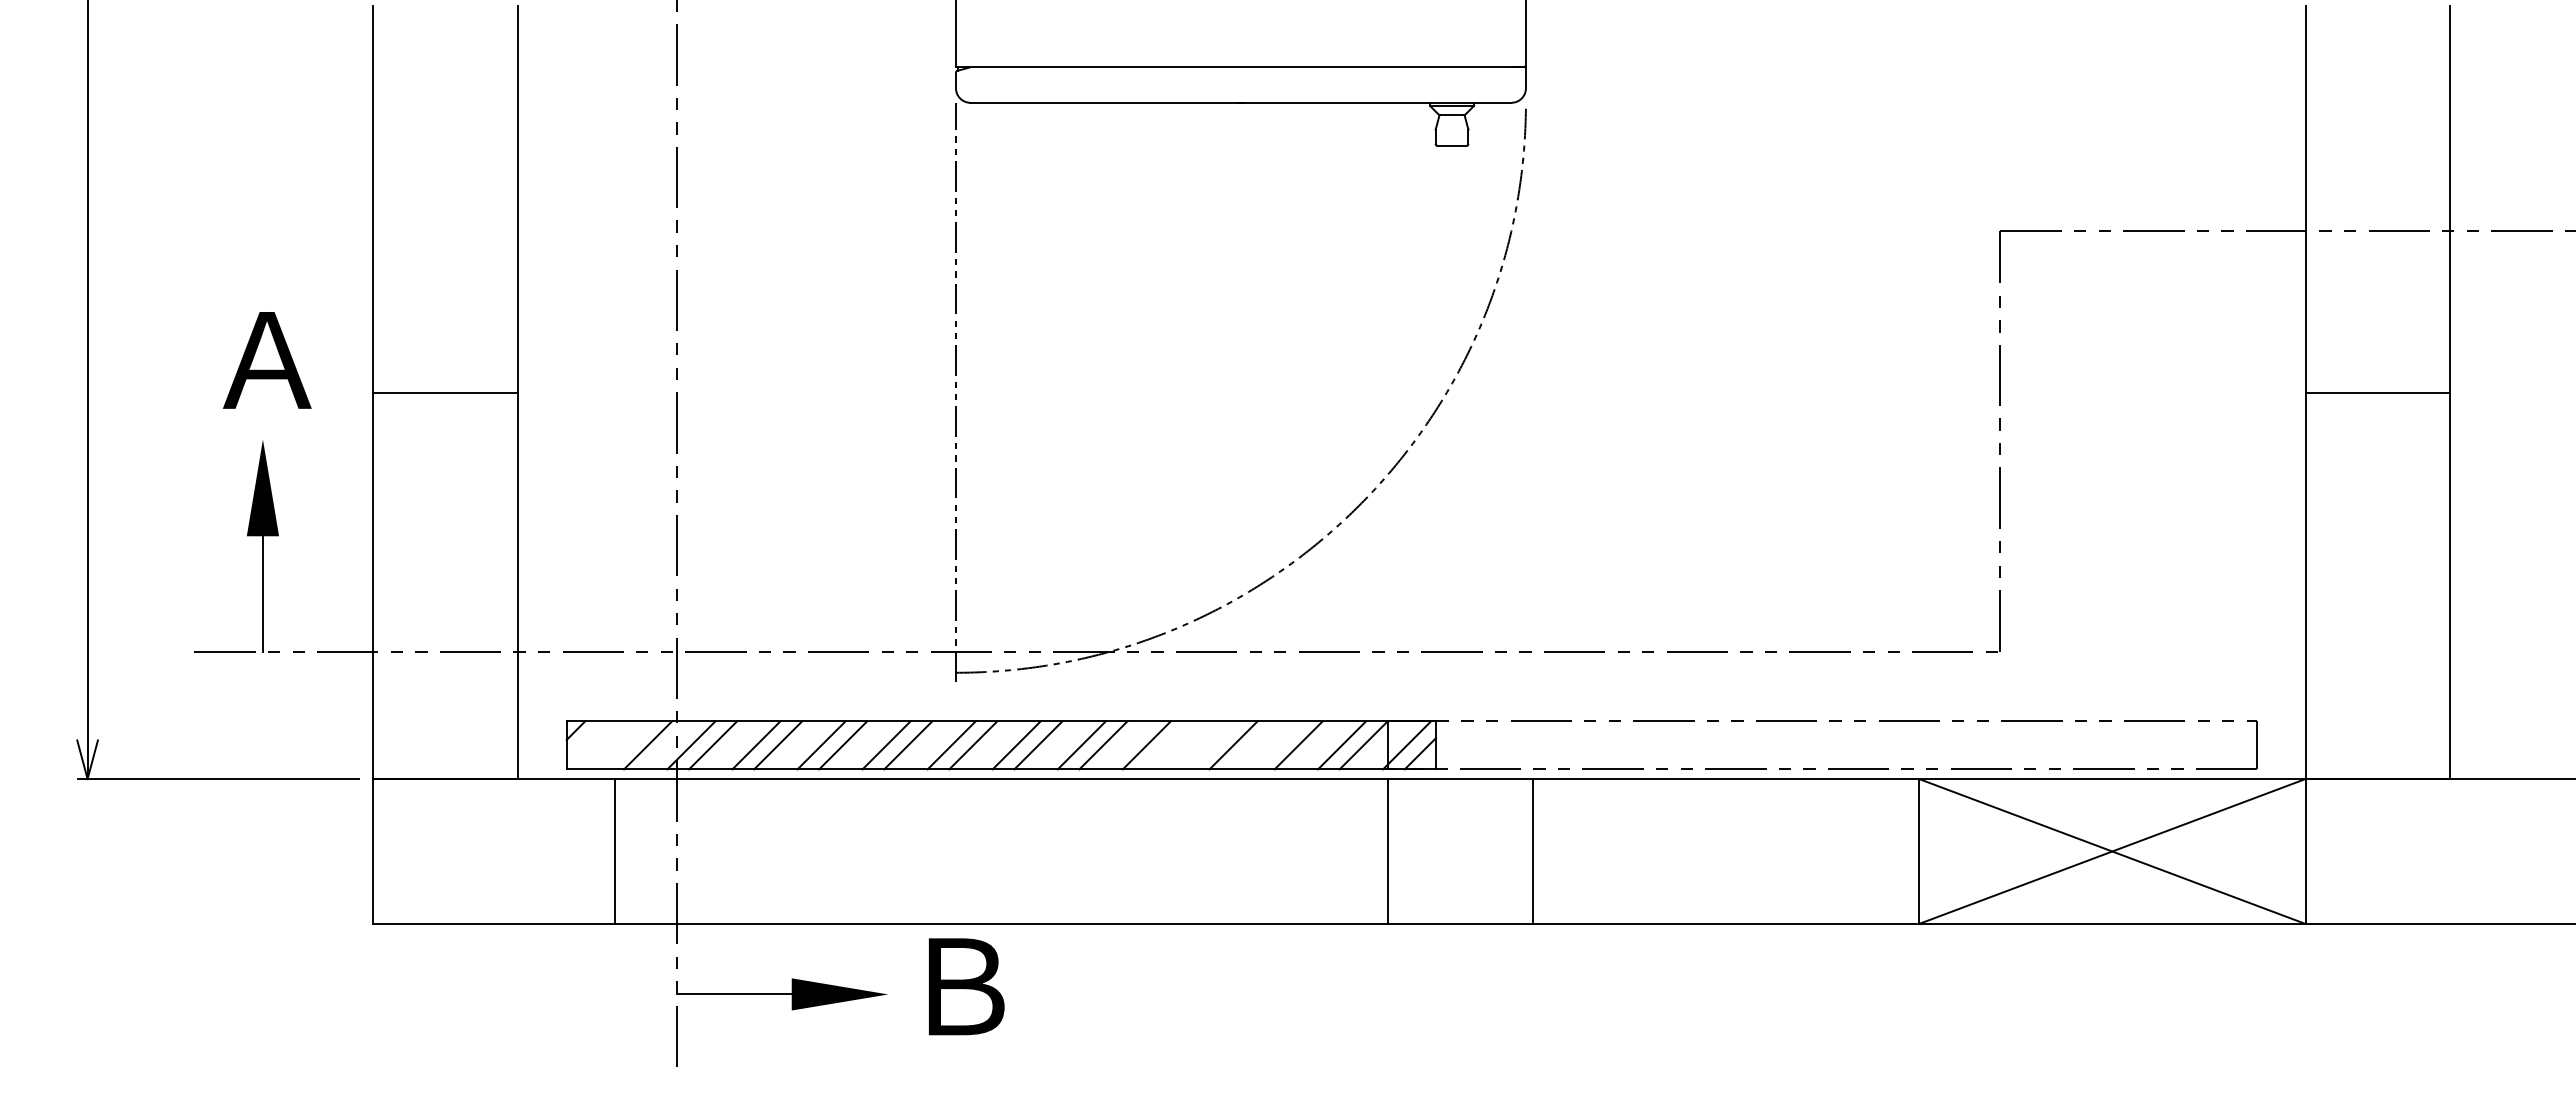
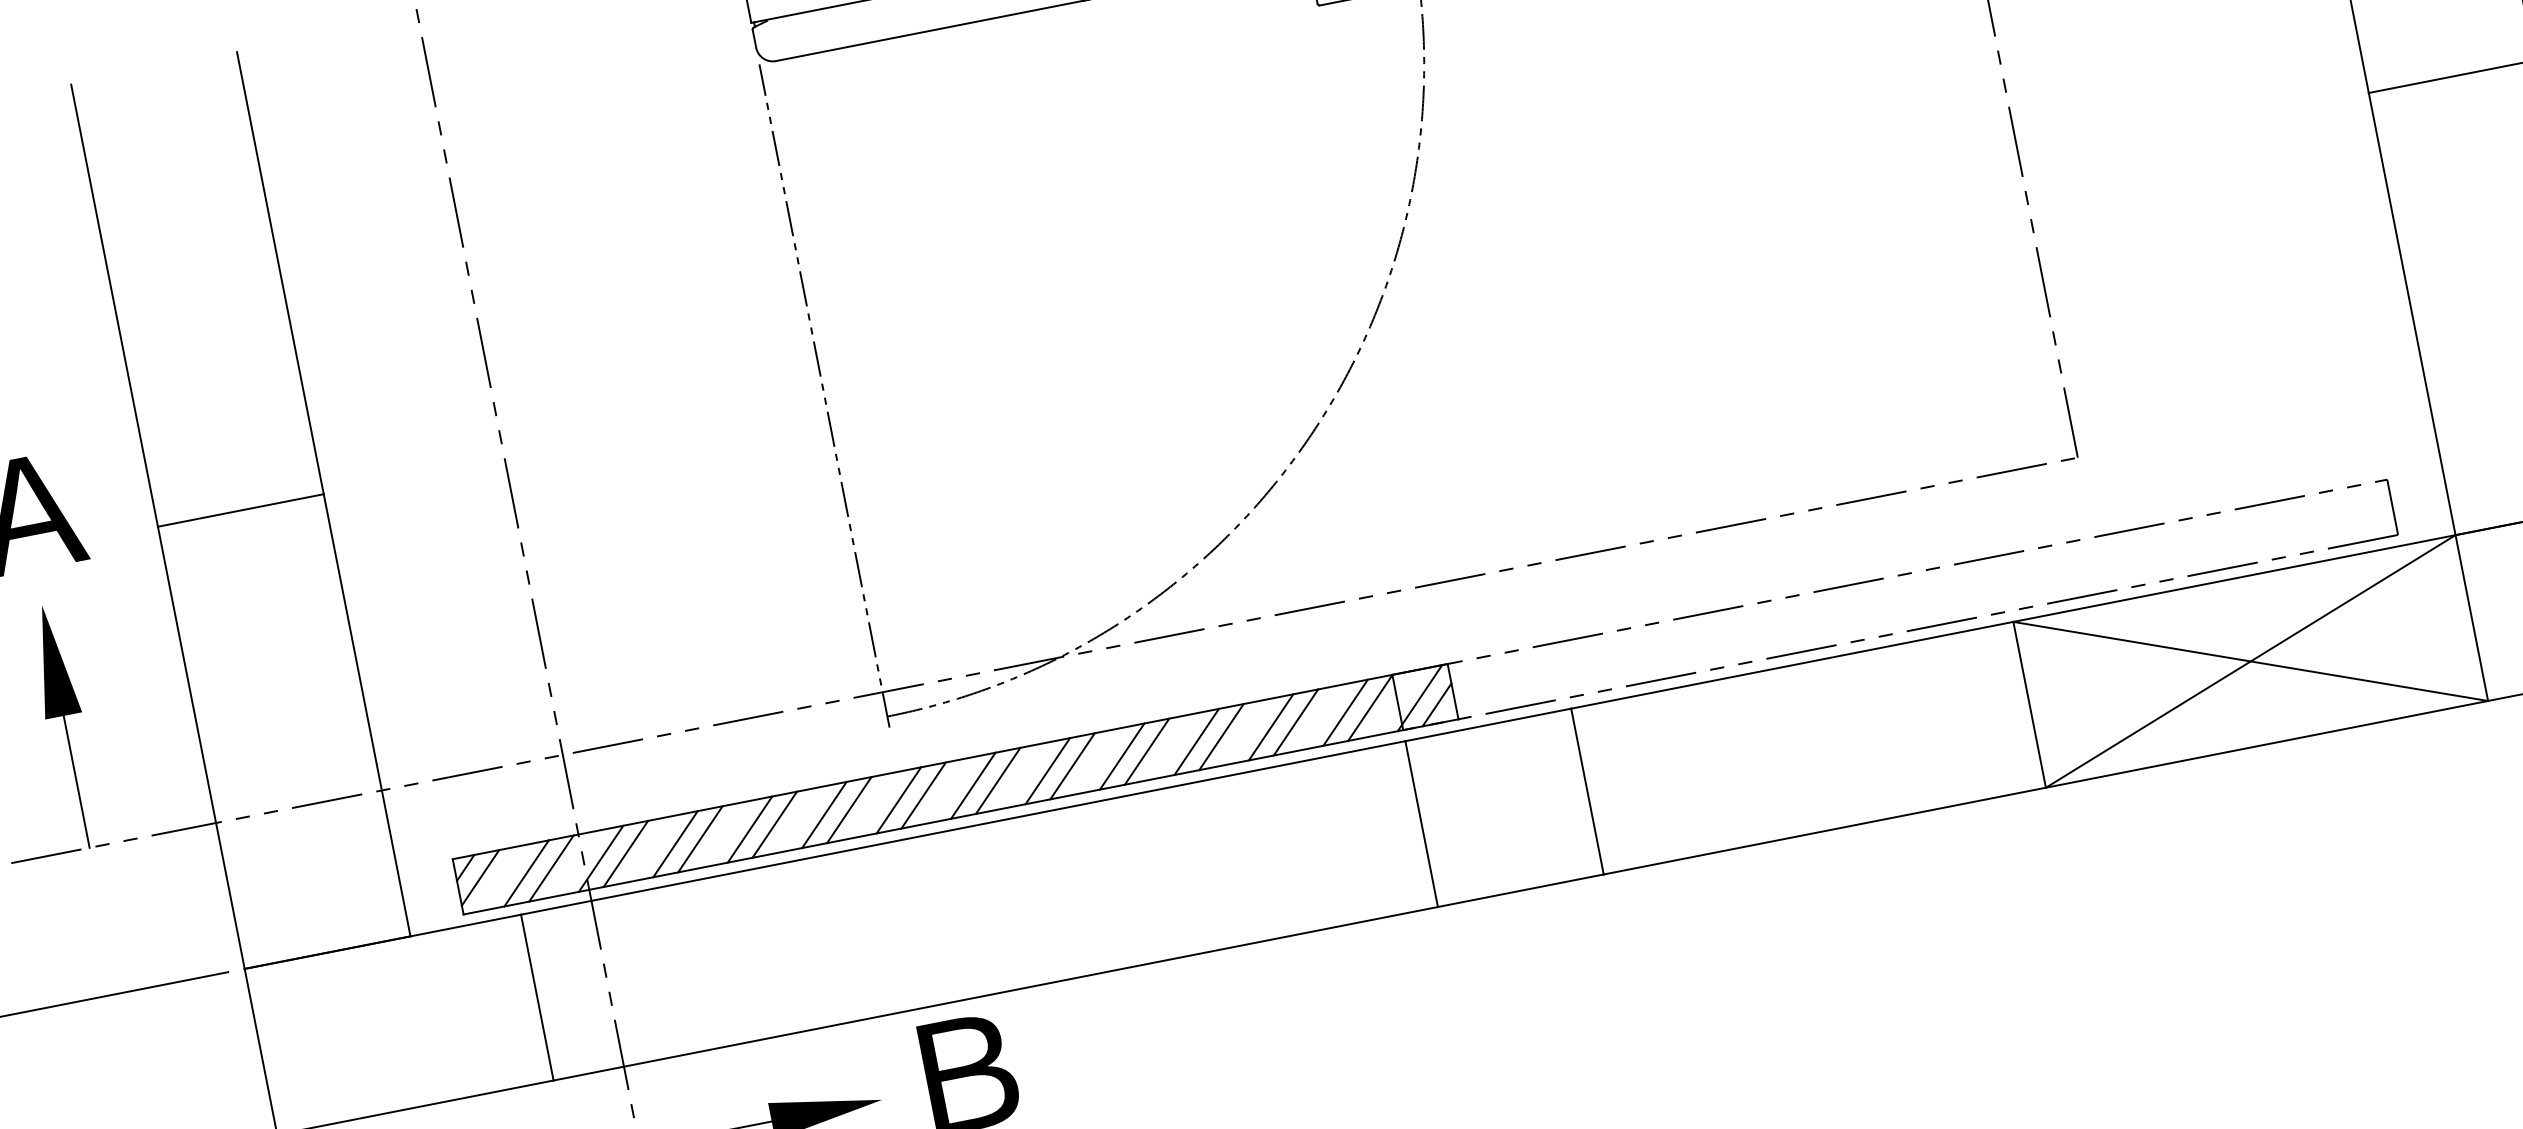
line: (586, 741) -> (480, 878), added
line: (626, 745) -> (526, 873), added
line: (1168, 745) -> (1146, 752), added
line: (1211, 745) -> (1196, 742), added
line: (1276, 745) -> (1270, 727), added

